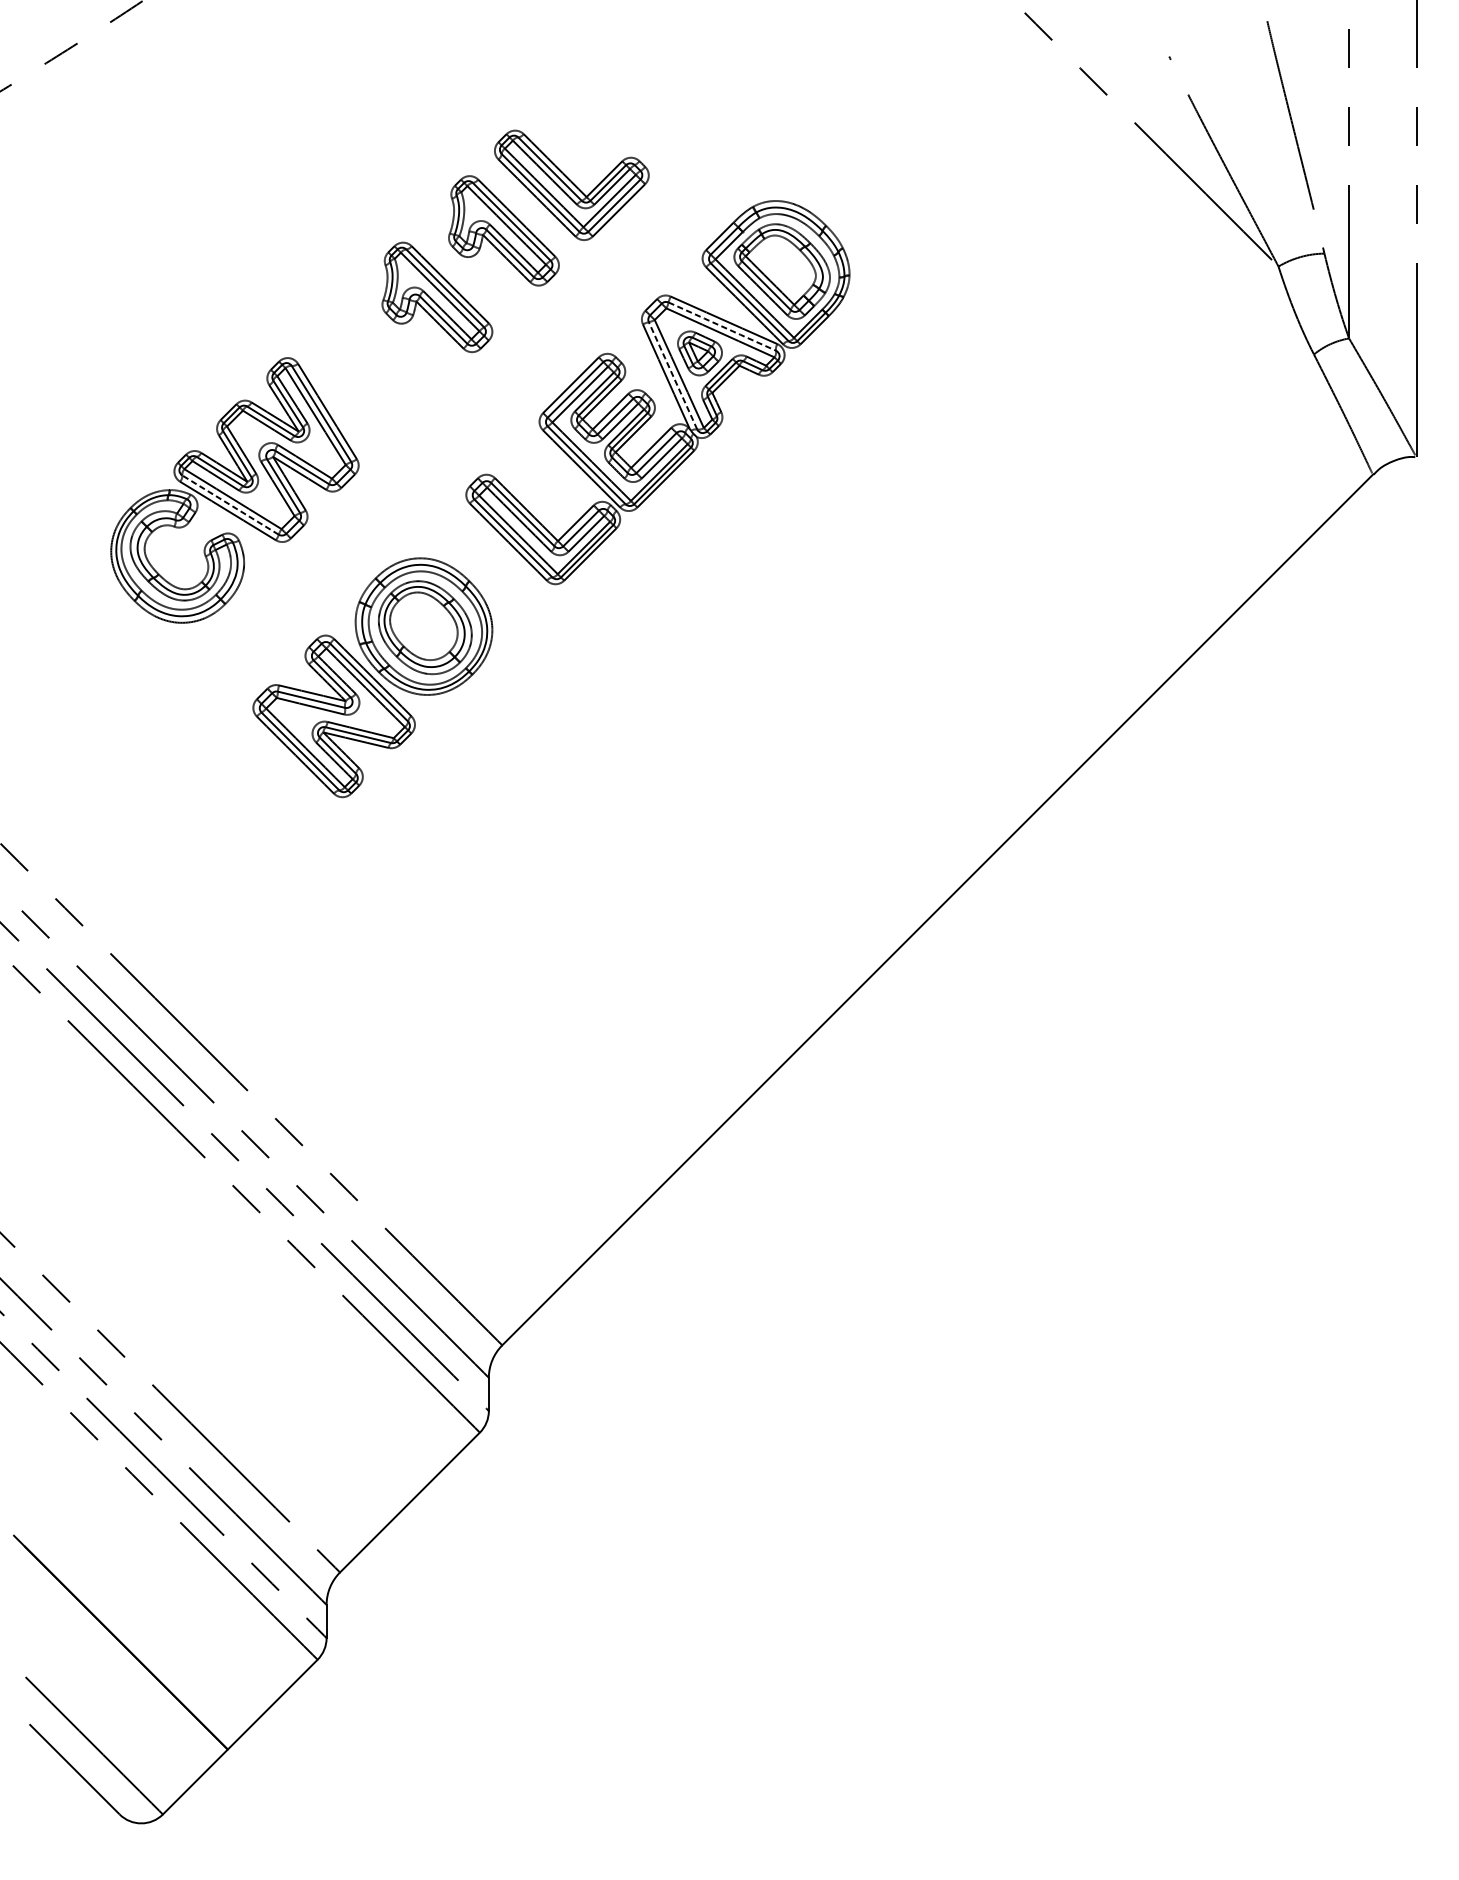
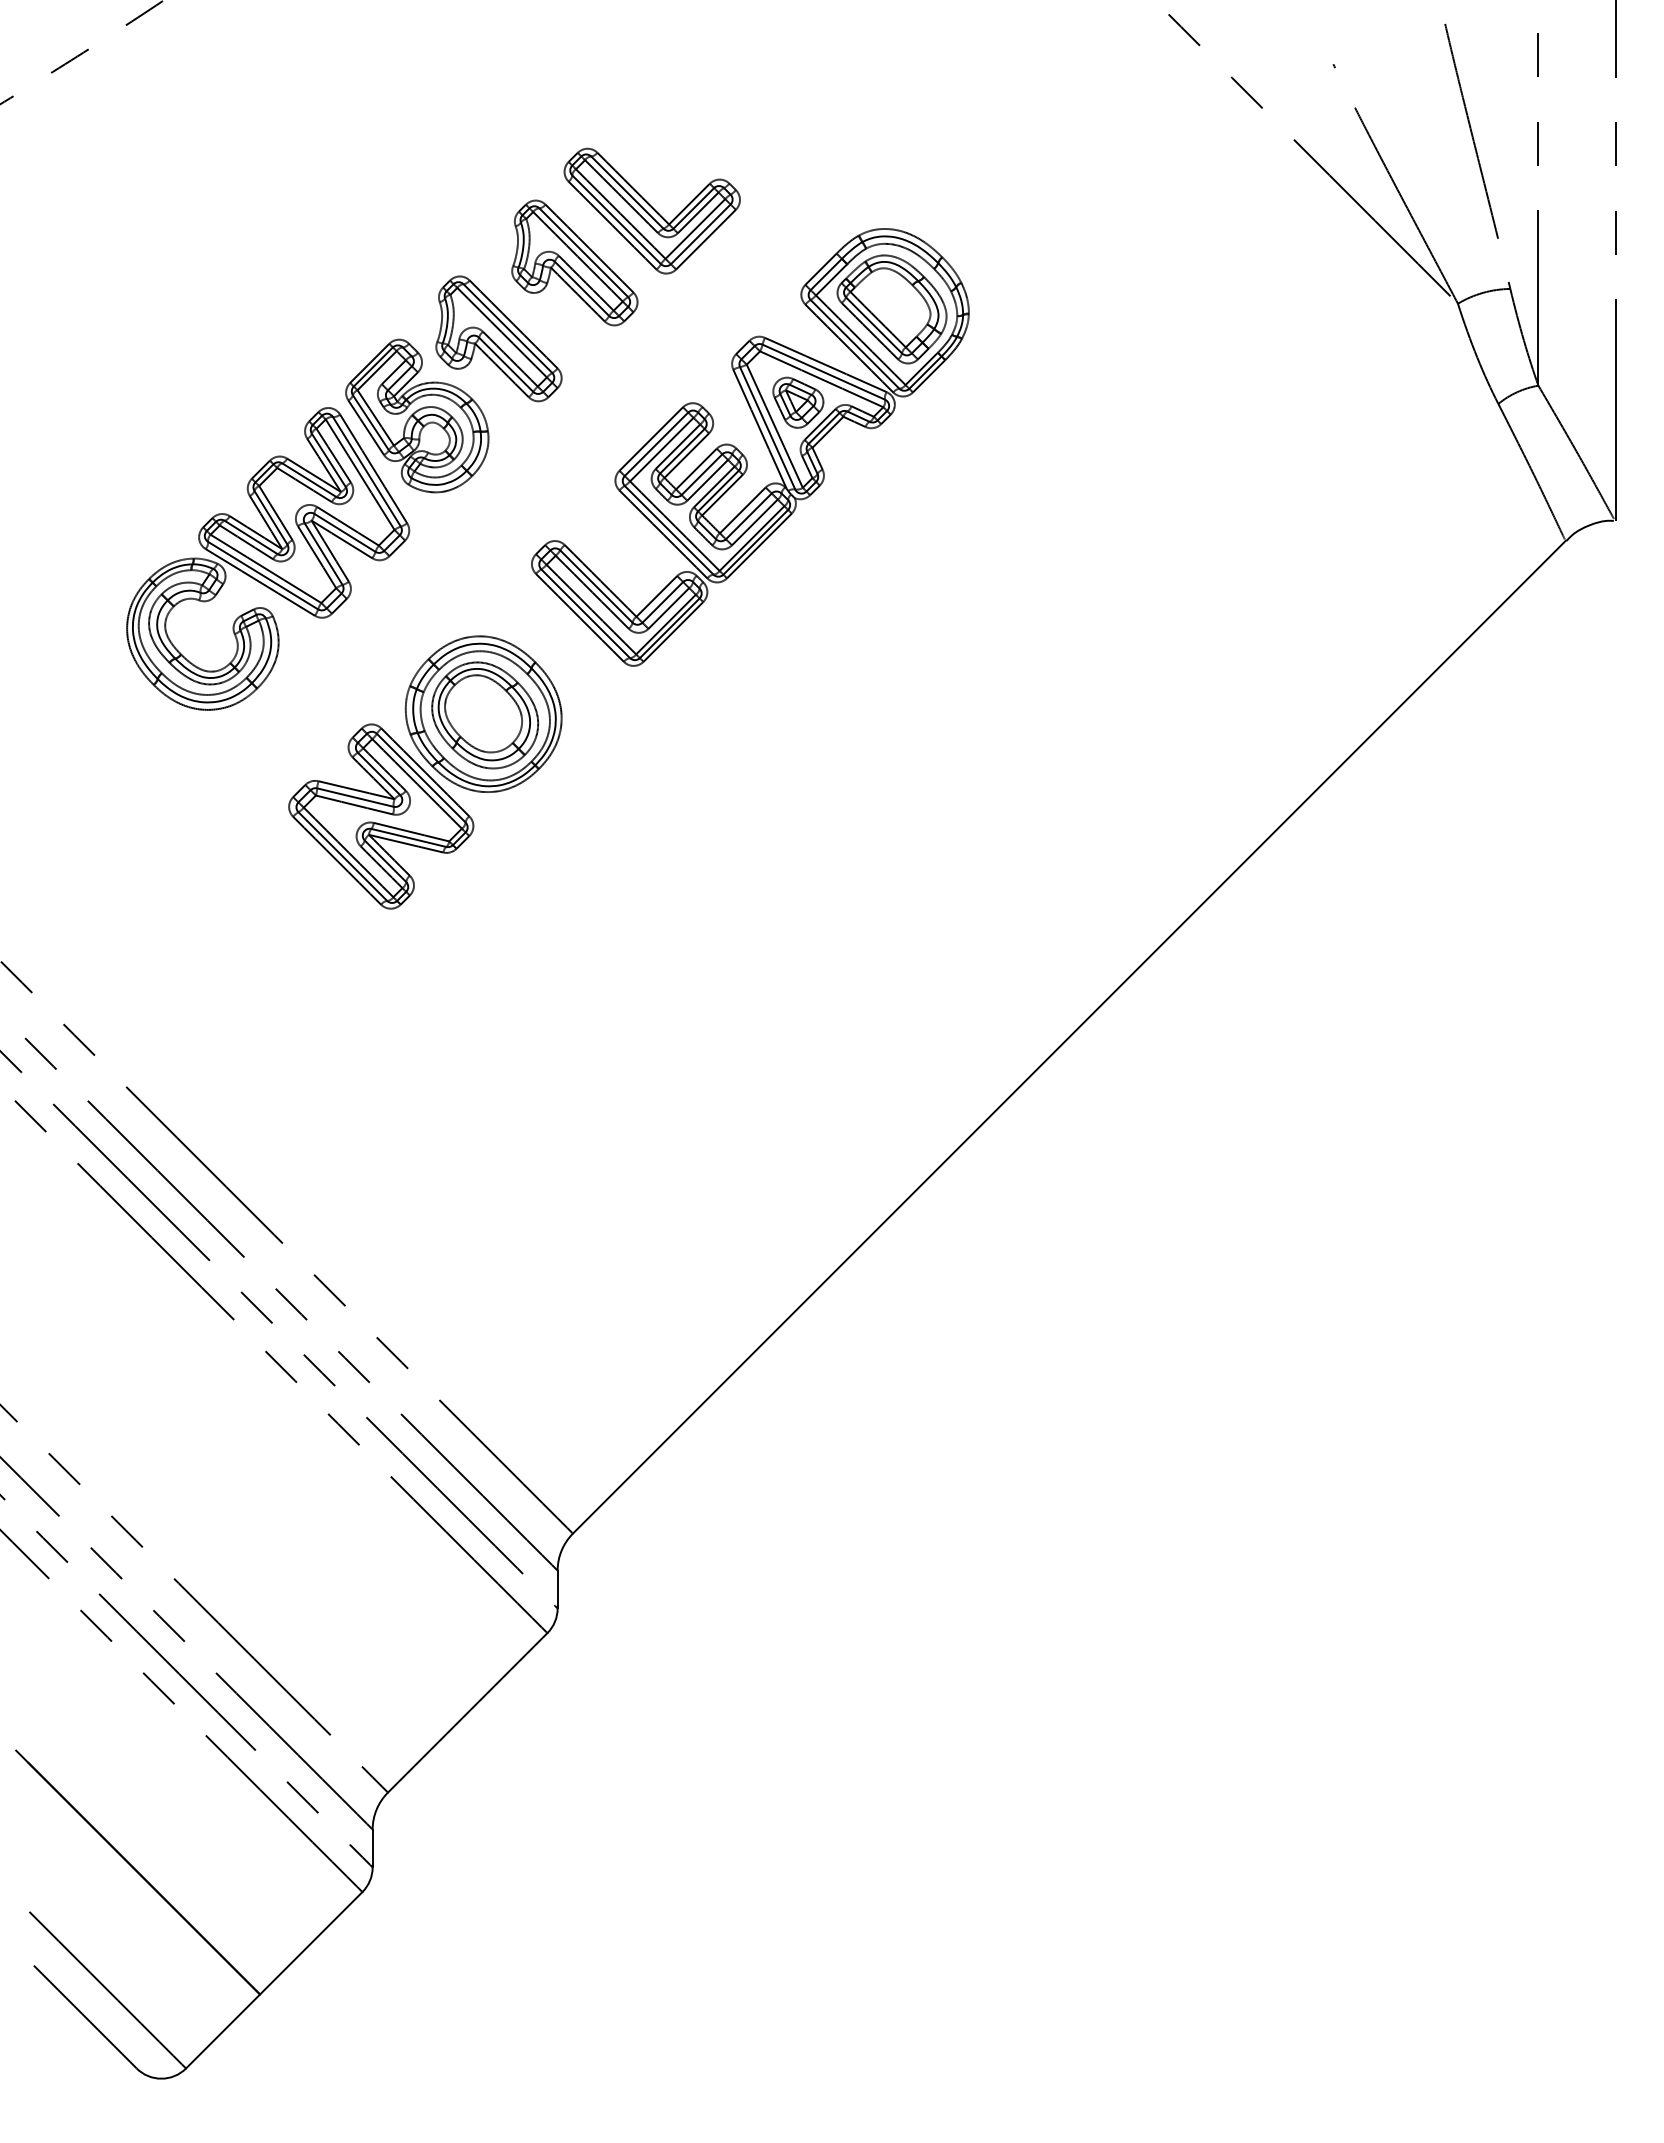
line: (722, 326) -> (823, 372), dashed -> solid
part: (365, 364) -> (417, 415), added
line: (672, 376) -> (767, 428), dashed -> solid
line: (229, 504) -> (262, 575), dashed -> solid

